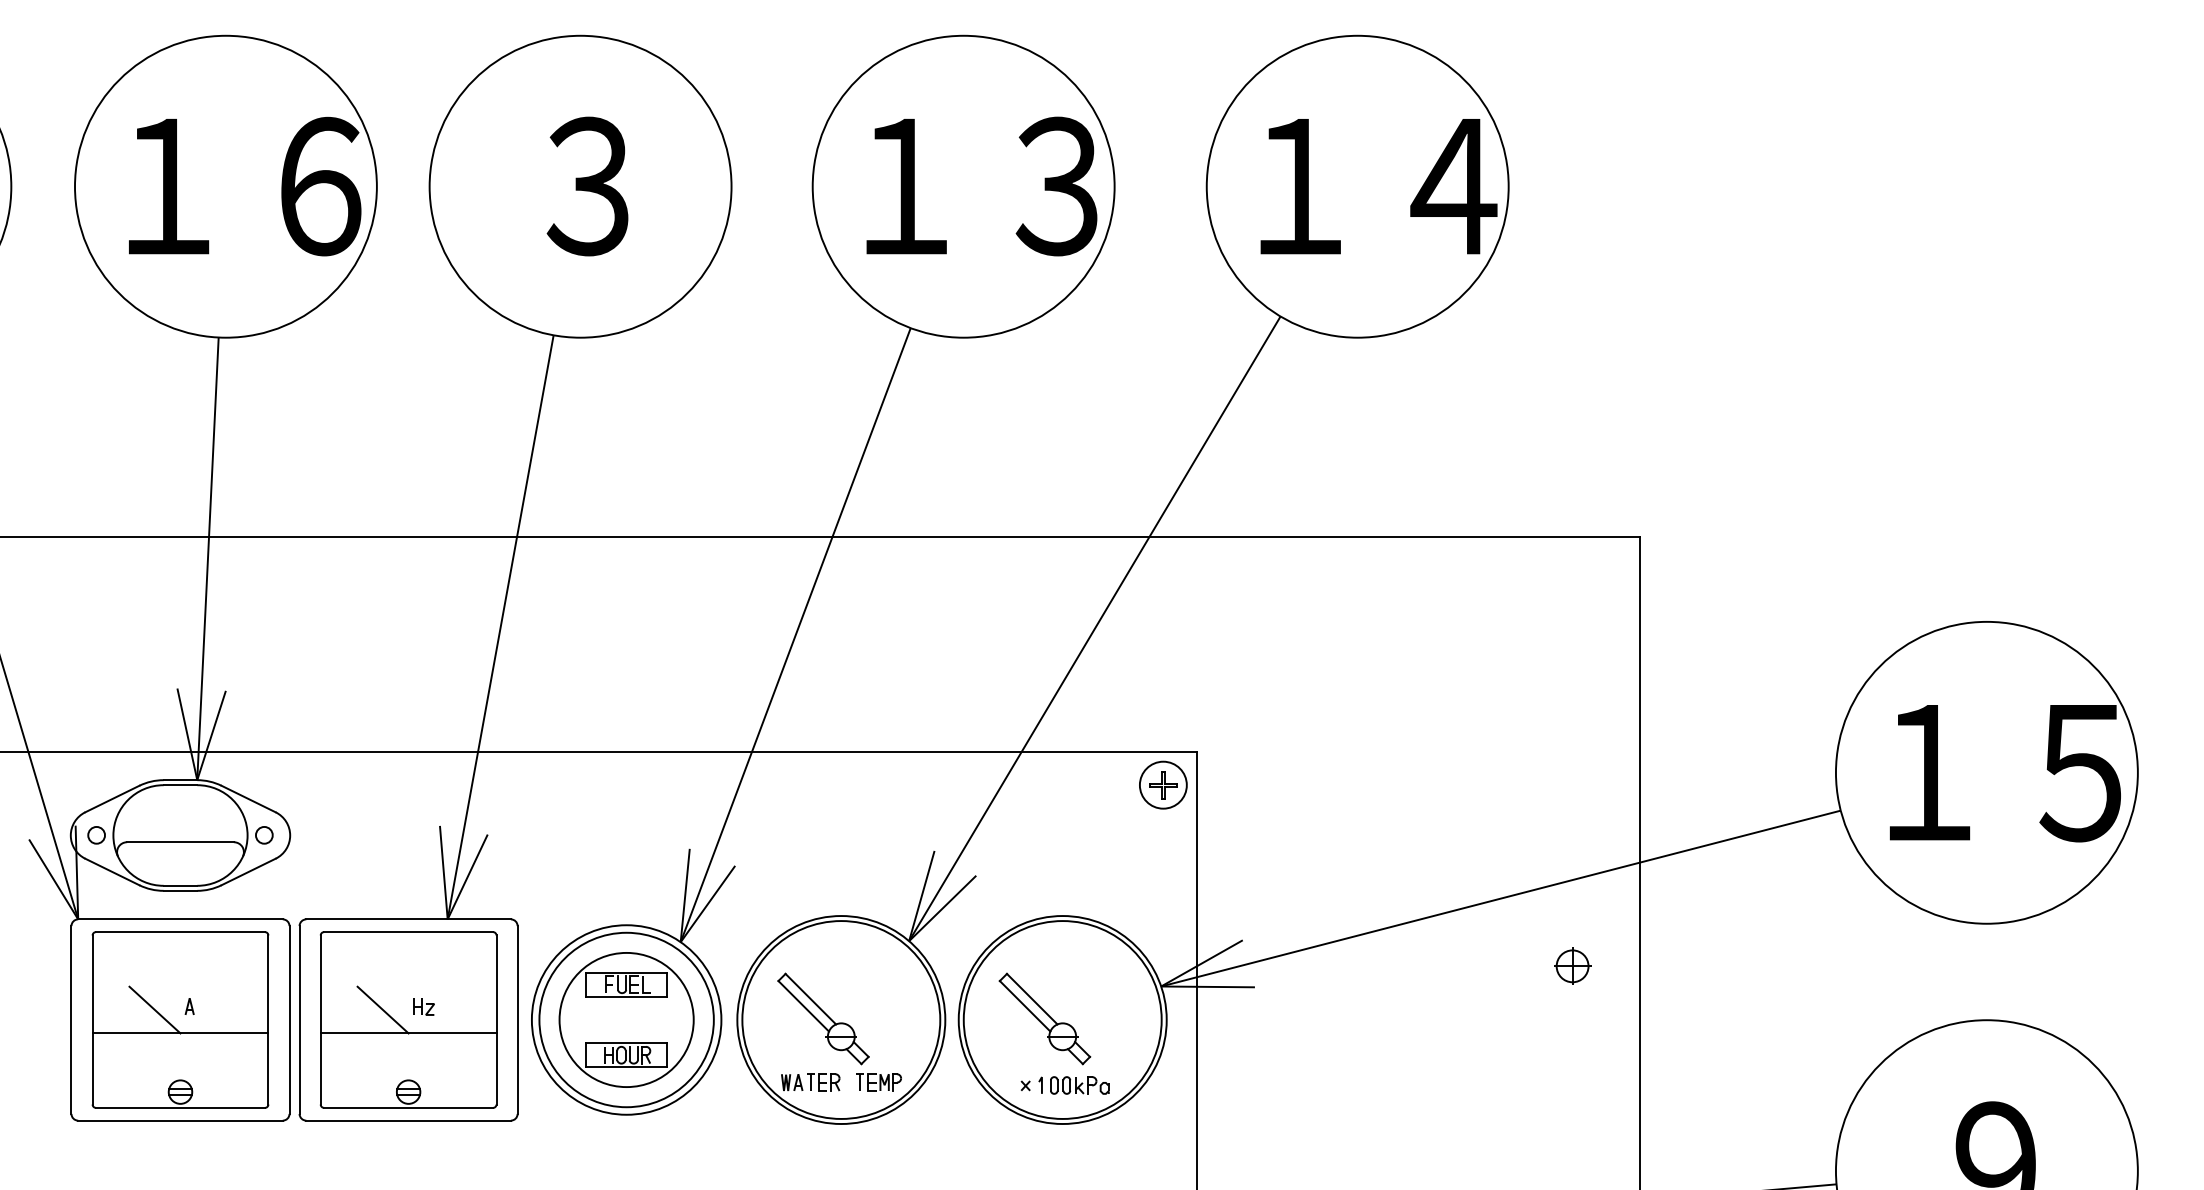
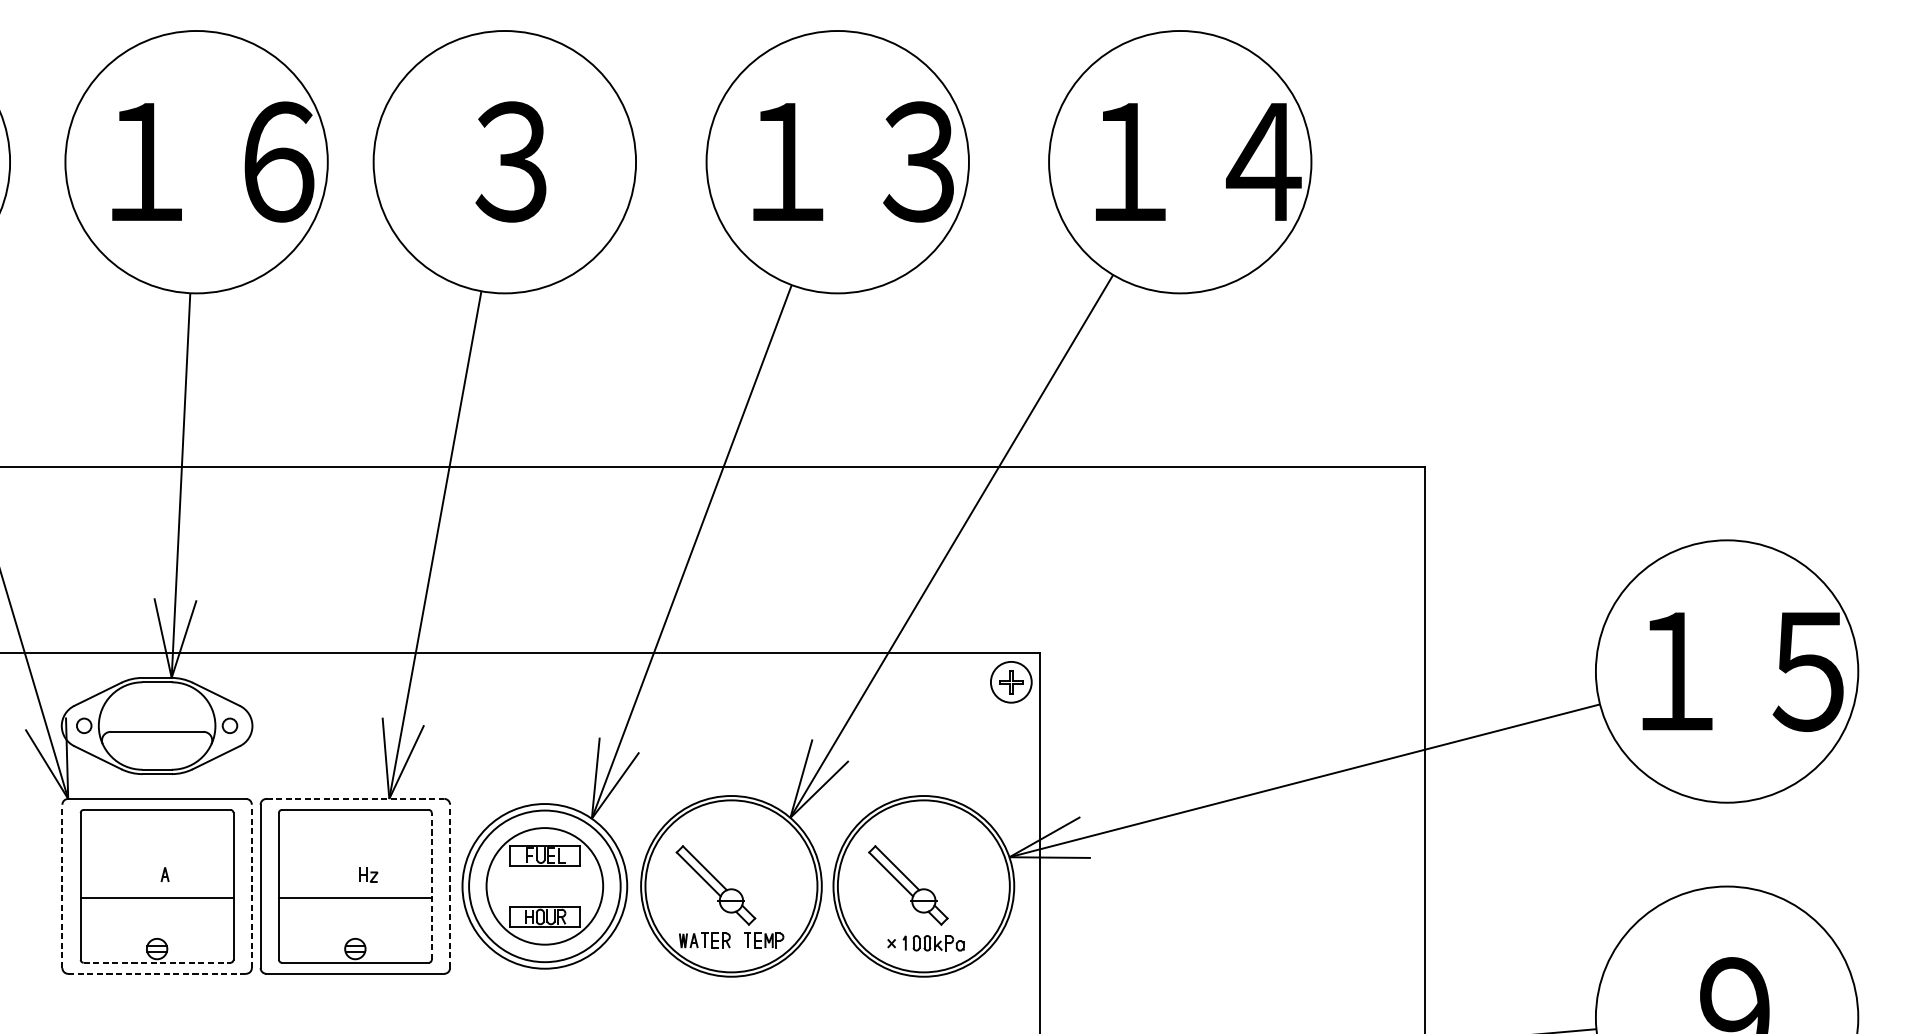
line: (409, 919) -> (356, 799), solid -> dashed
part: (1572, 965) -> (1366, 839), removed
line: (154, 1009) -> (134, 877), removed
line: (382, 1009) -> (332, 877), removed
line: (71, 1020) -> (62, 886), solid -> dashed
line: (289, 1020) -> (251, 886), solid -> dashed
line: (496, 1020) -> (431, 886), solid -> dashed
line: (517, 1020) -> (450, 886), solid -> dashed
line: (180, 1107) -> (157, 962), solid -> dashed
line: (181, 1120) -> (157, 973), solid -> dashed

